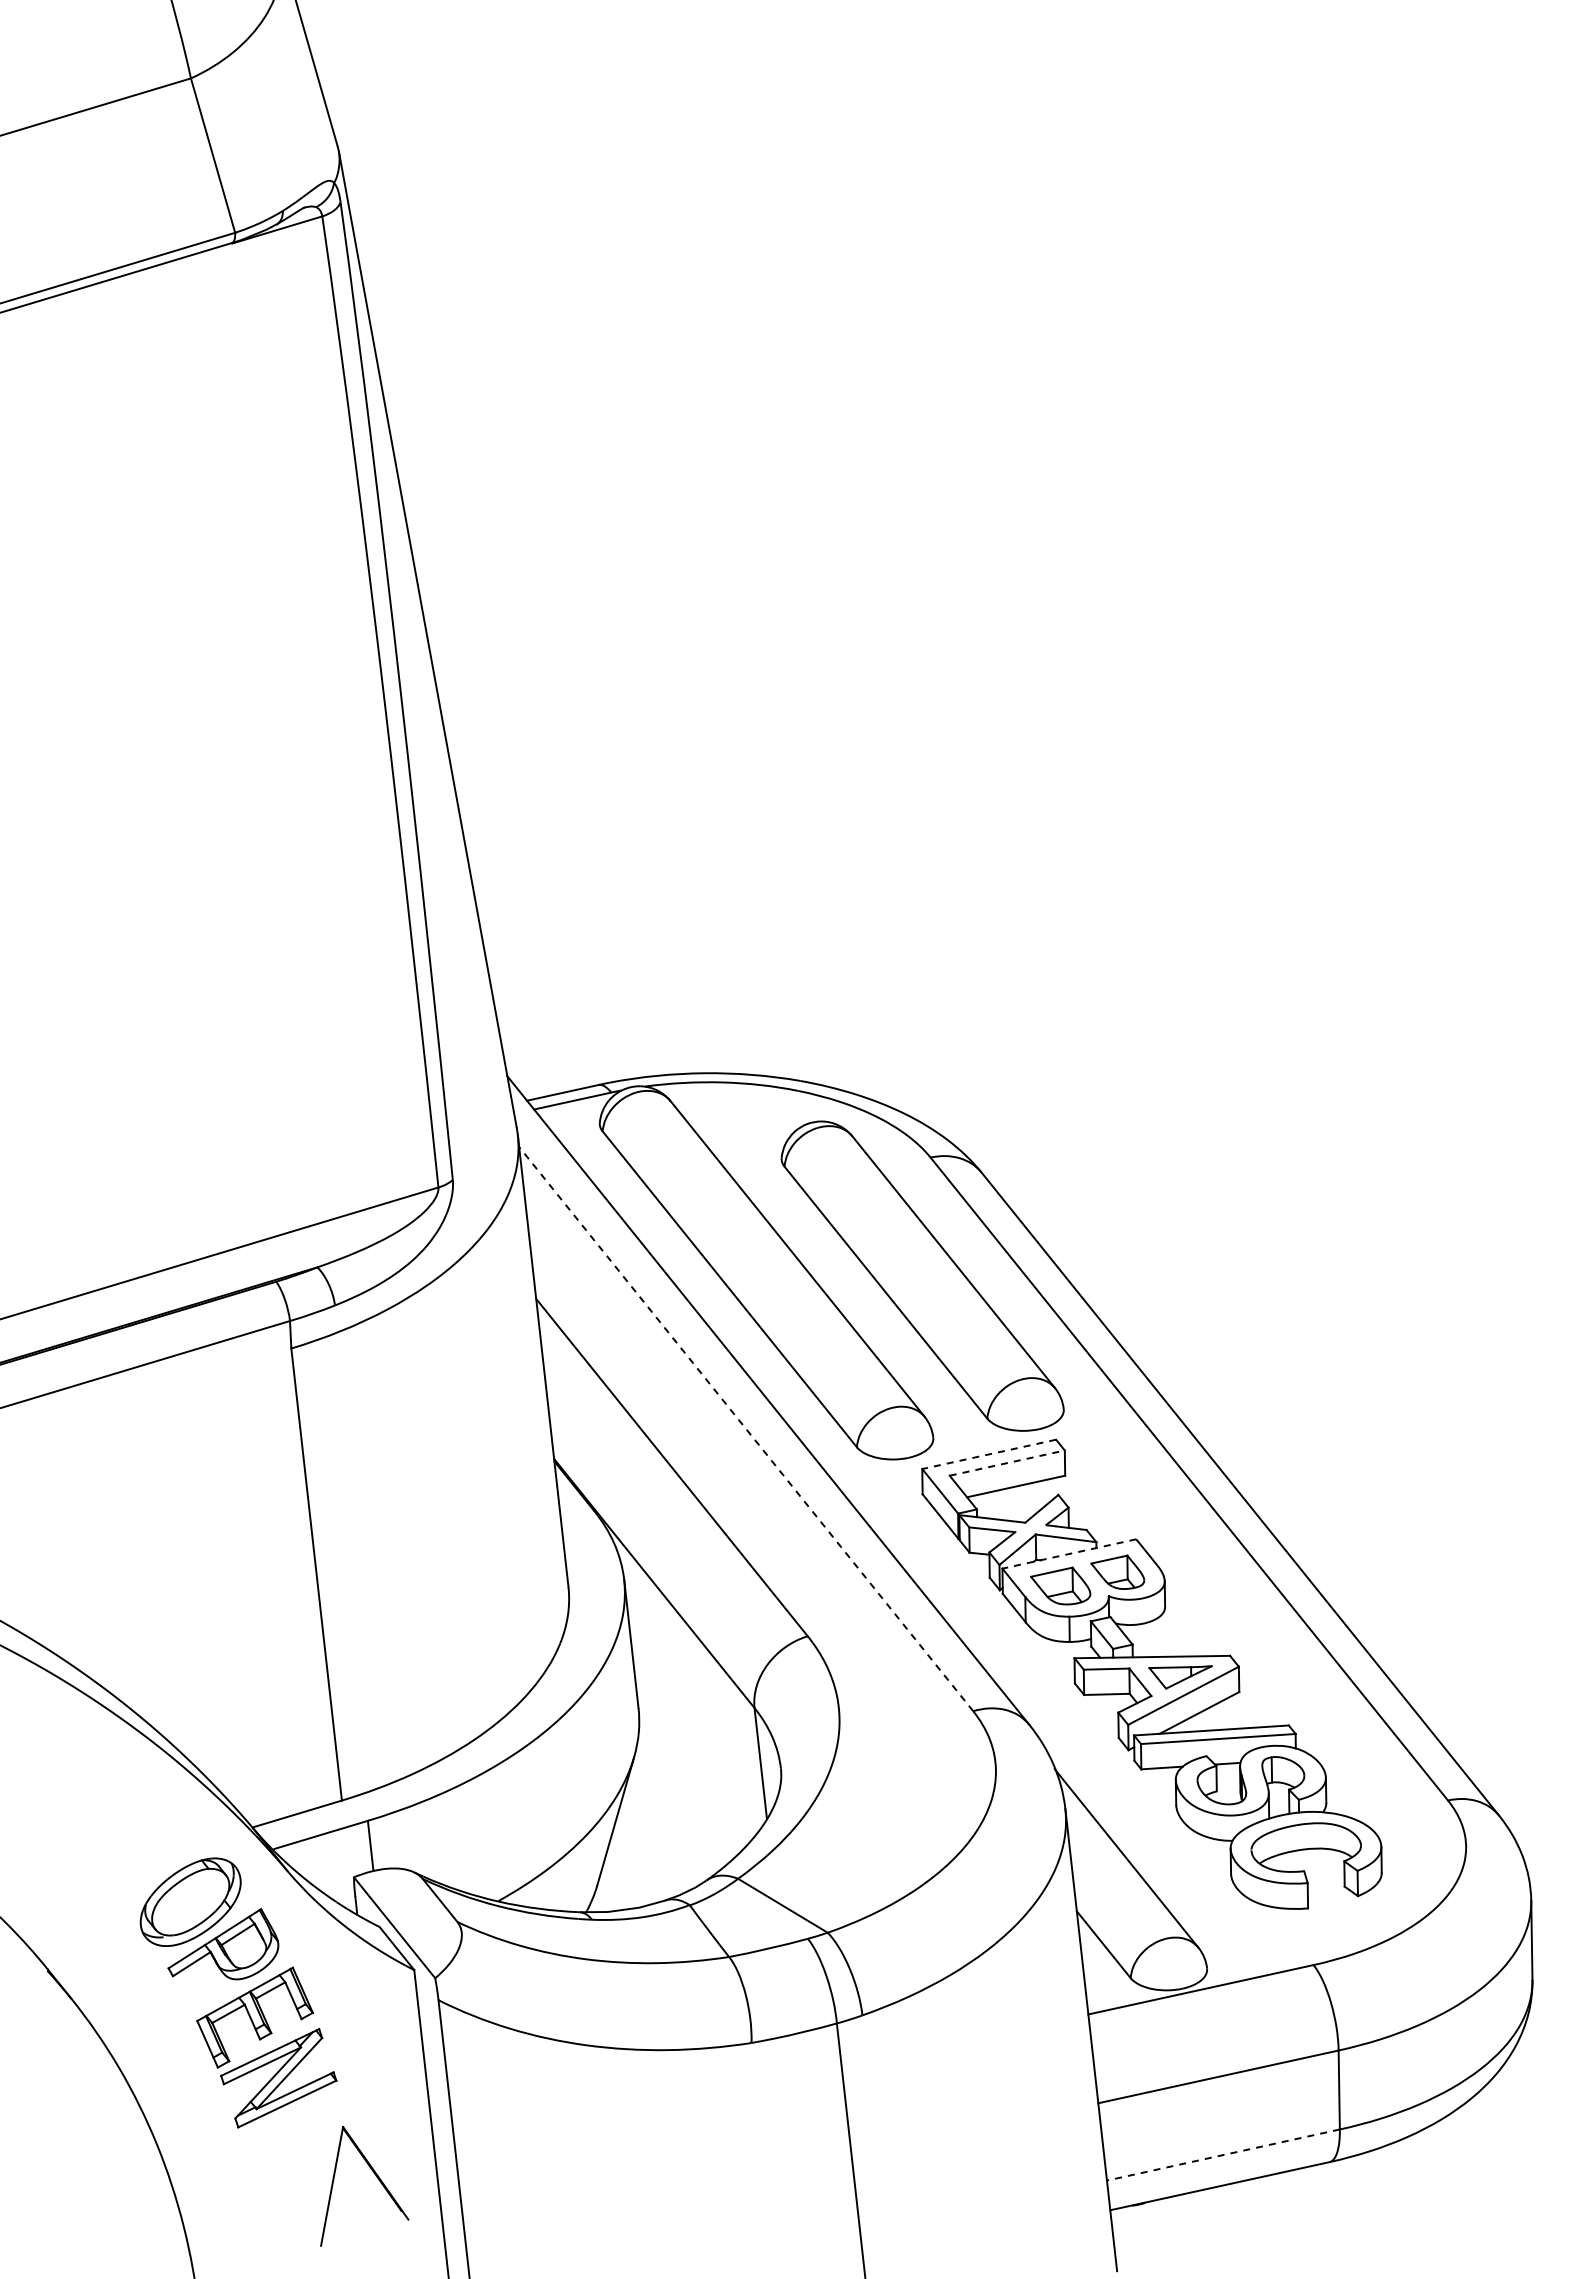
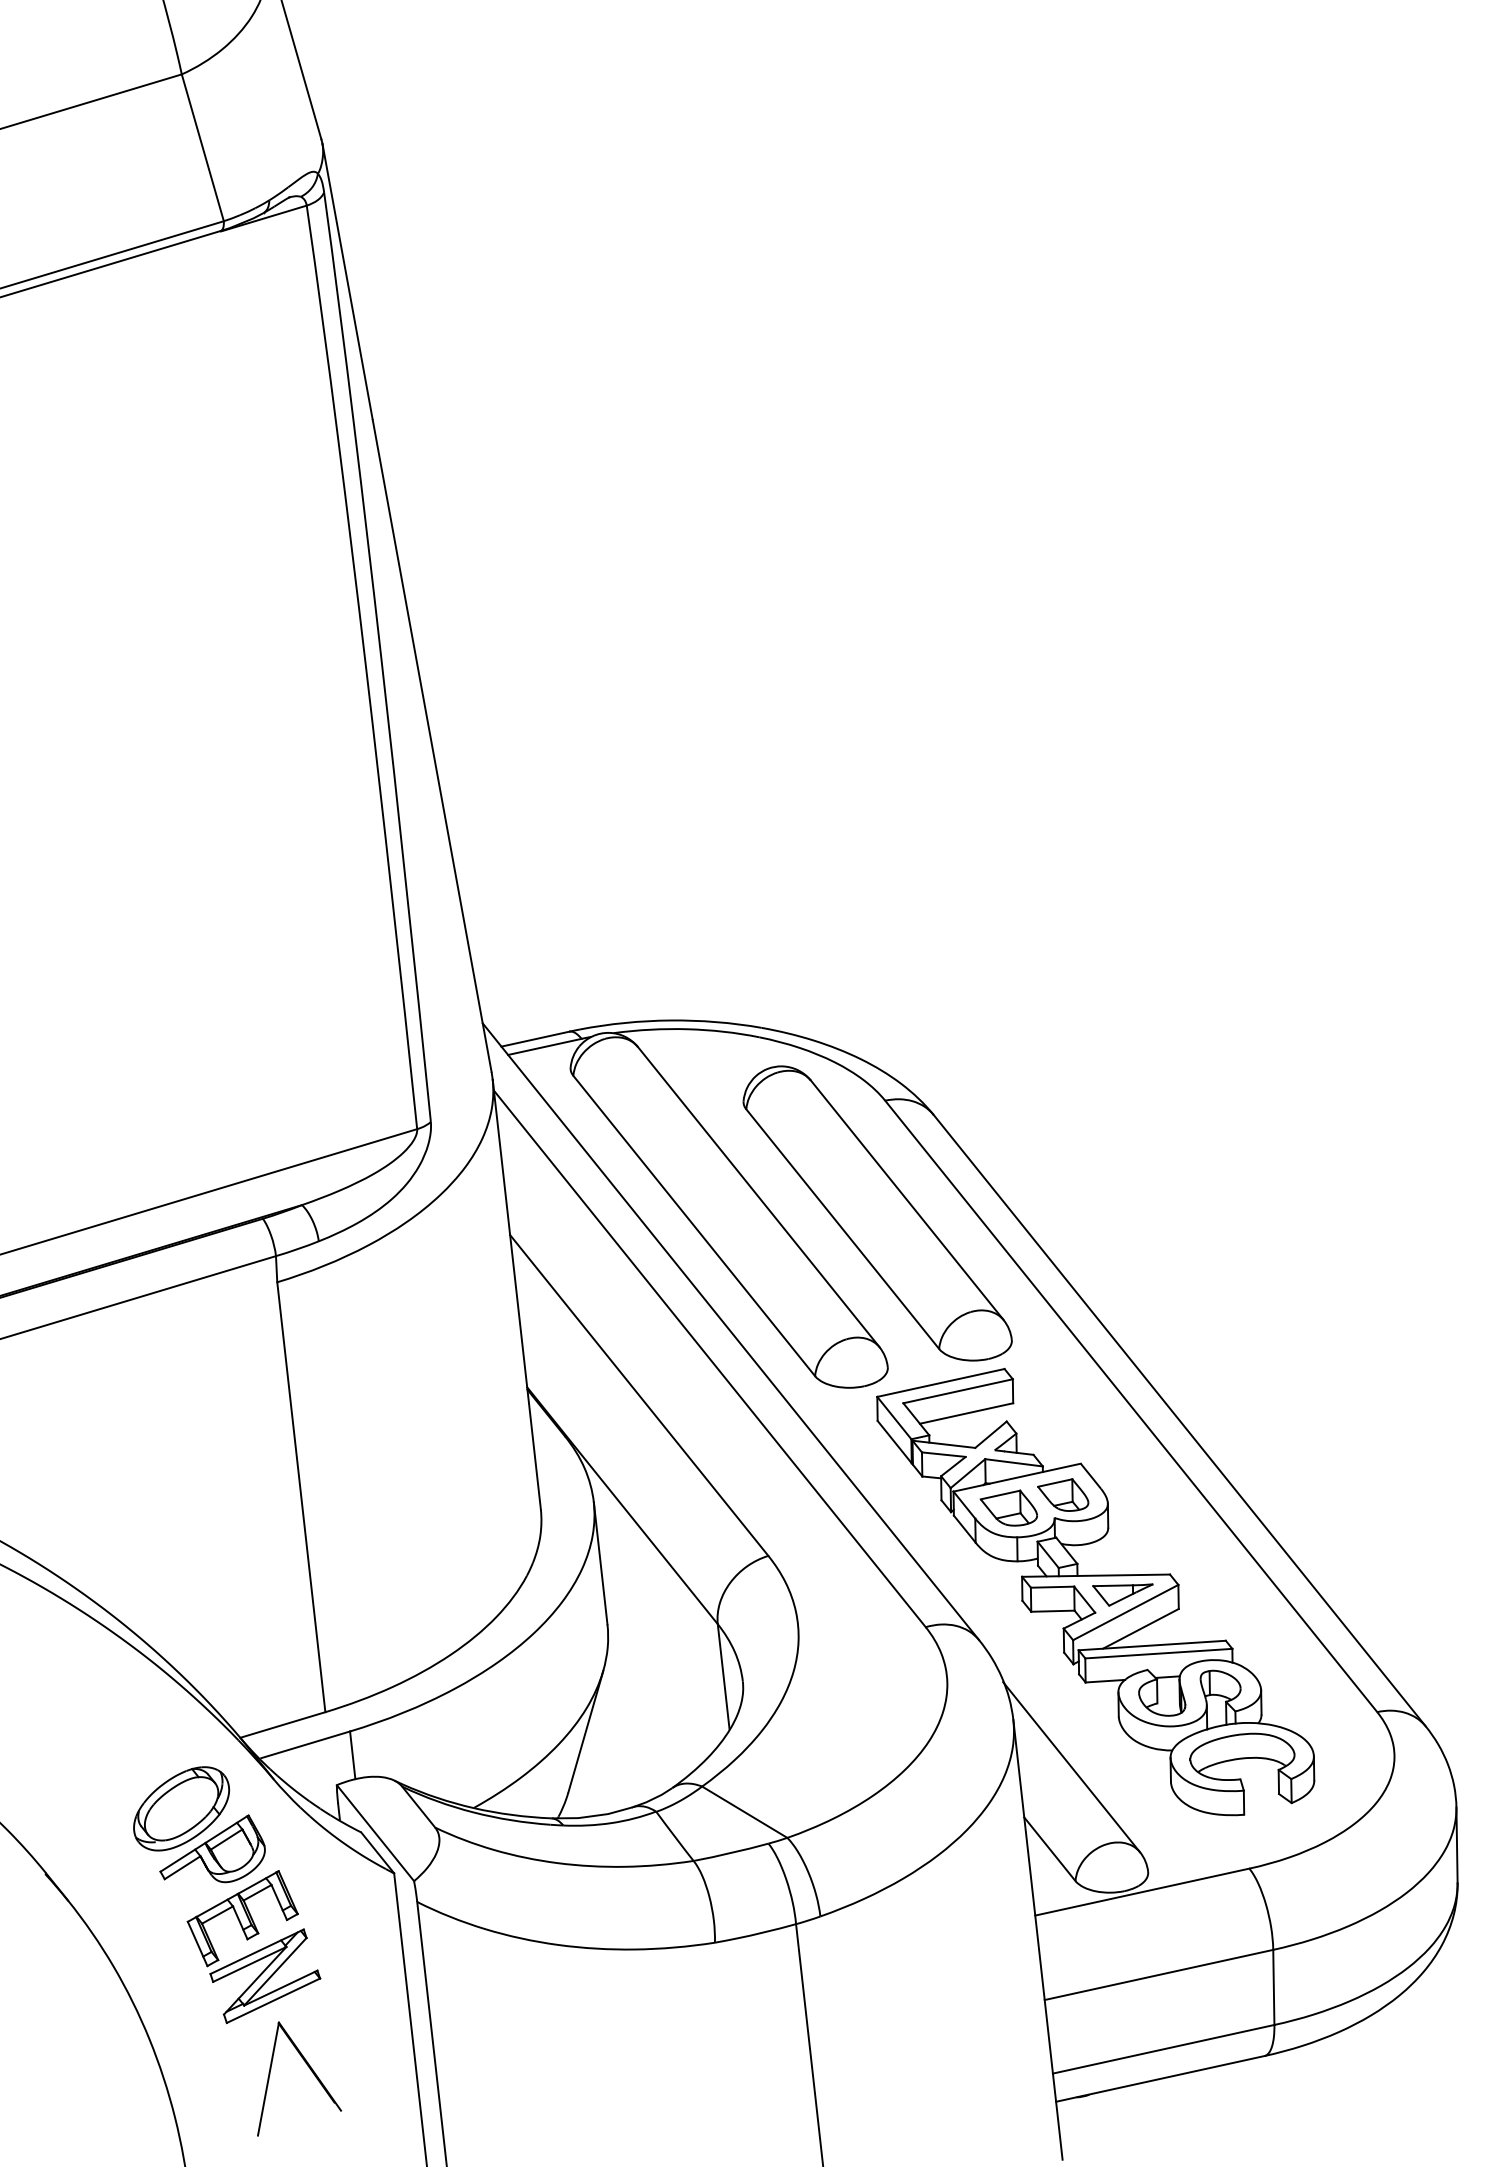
line: (745, 1428) -> (709, 1358), dashed -> solid
line: (988, 1454) -> (940, 1383), dashed -> solid
line: (1007, 1463) -> (958, 1391), dashed -> solid
line: (1068, 1554) -> (1016, 1478), dashed -> solid
line: (1222, 2155) -> (1162, 2049), dashed -> solid
part: (376, 2177) -> (310, 2070), moved

